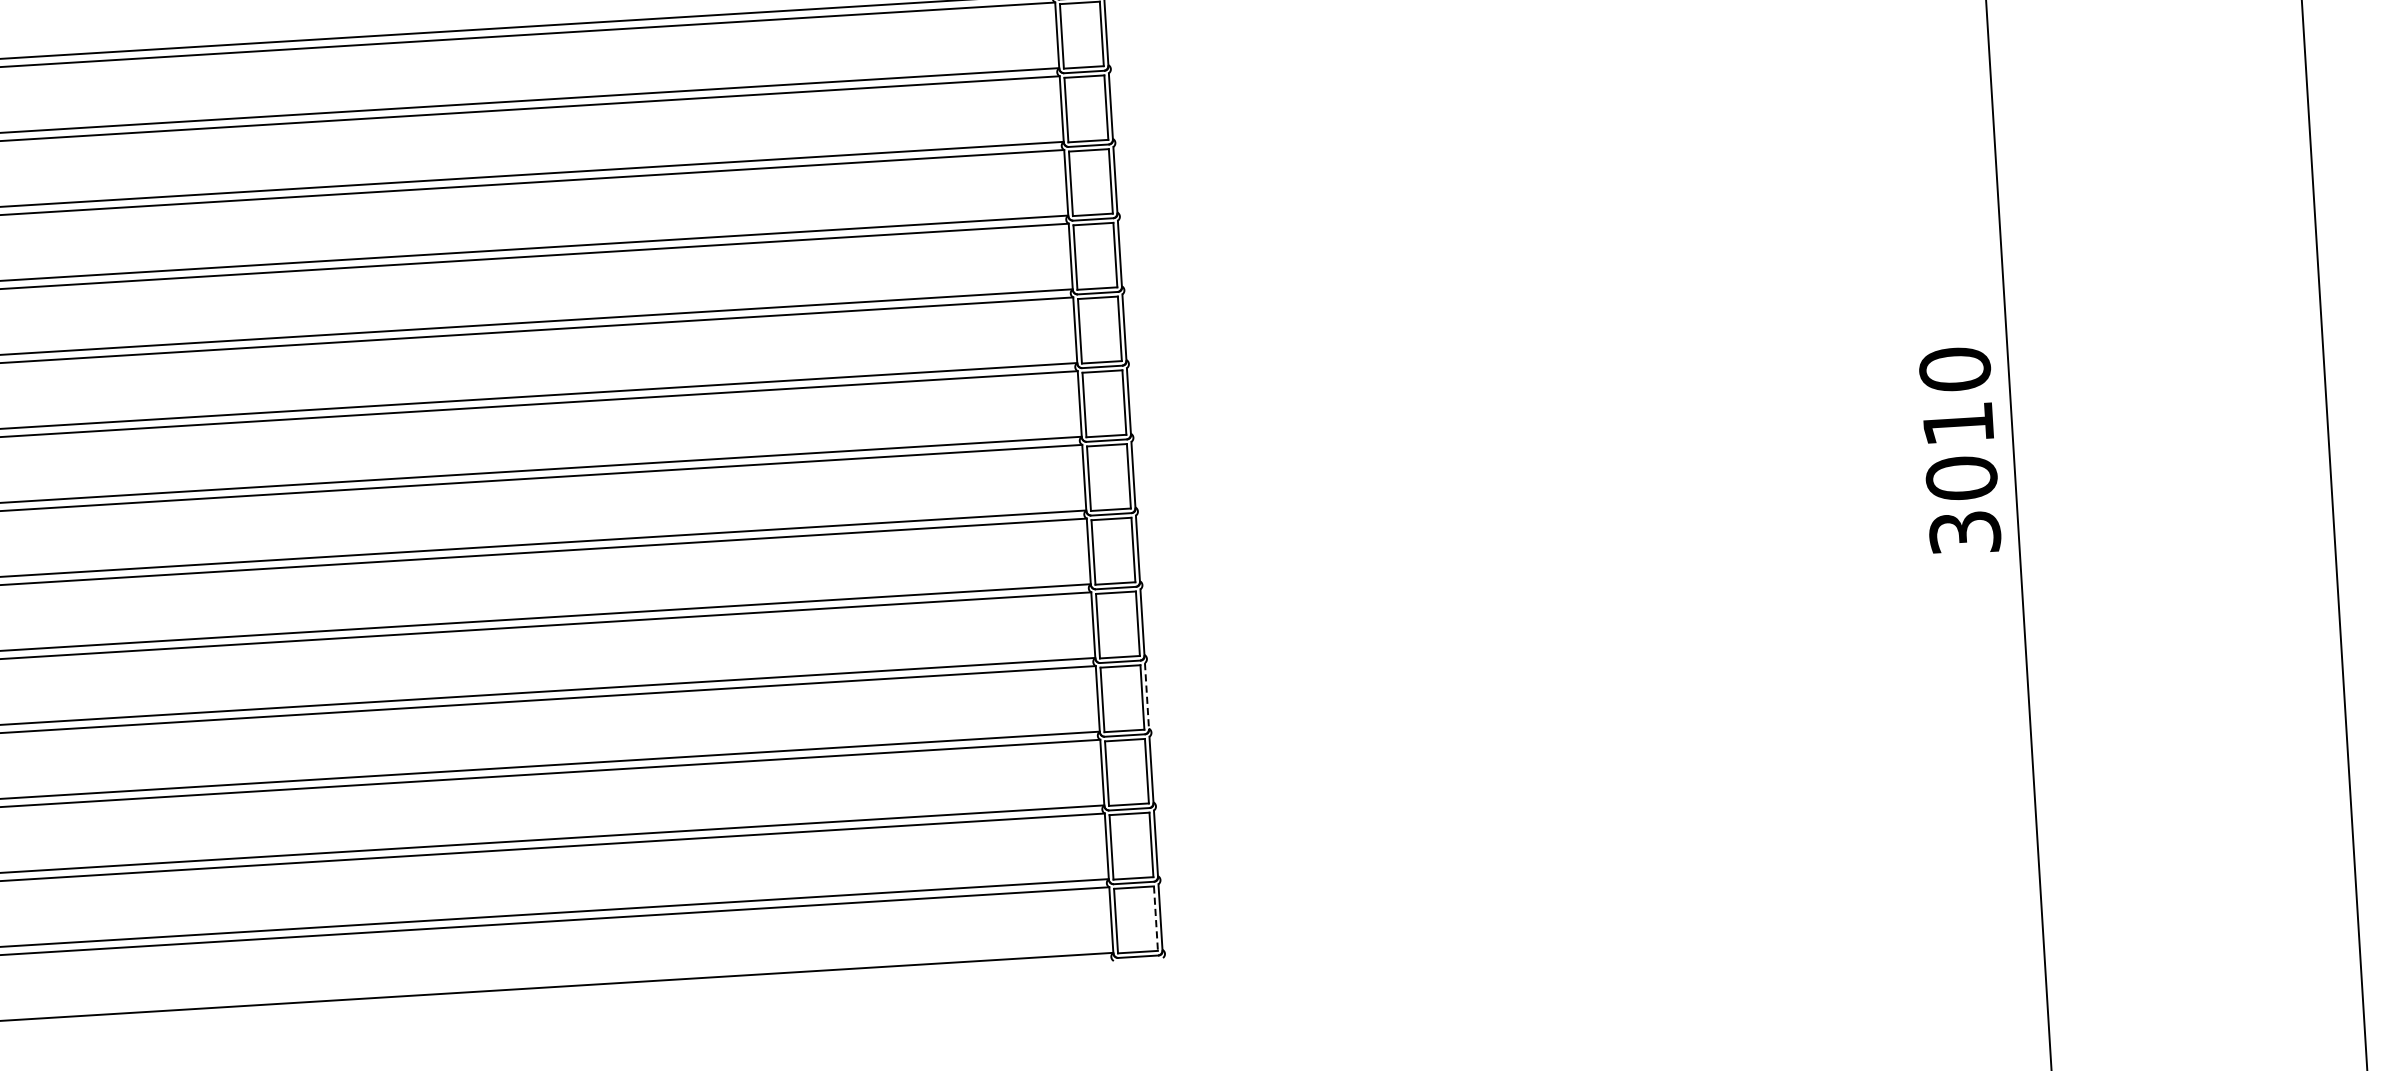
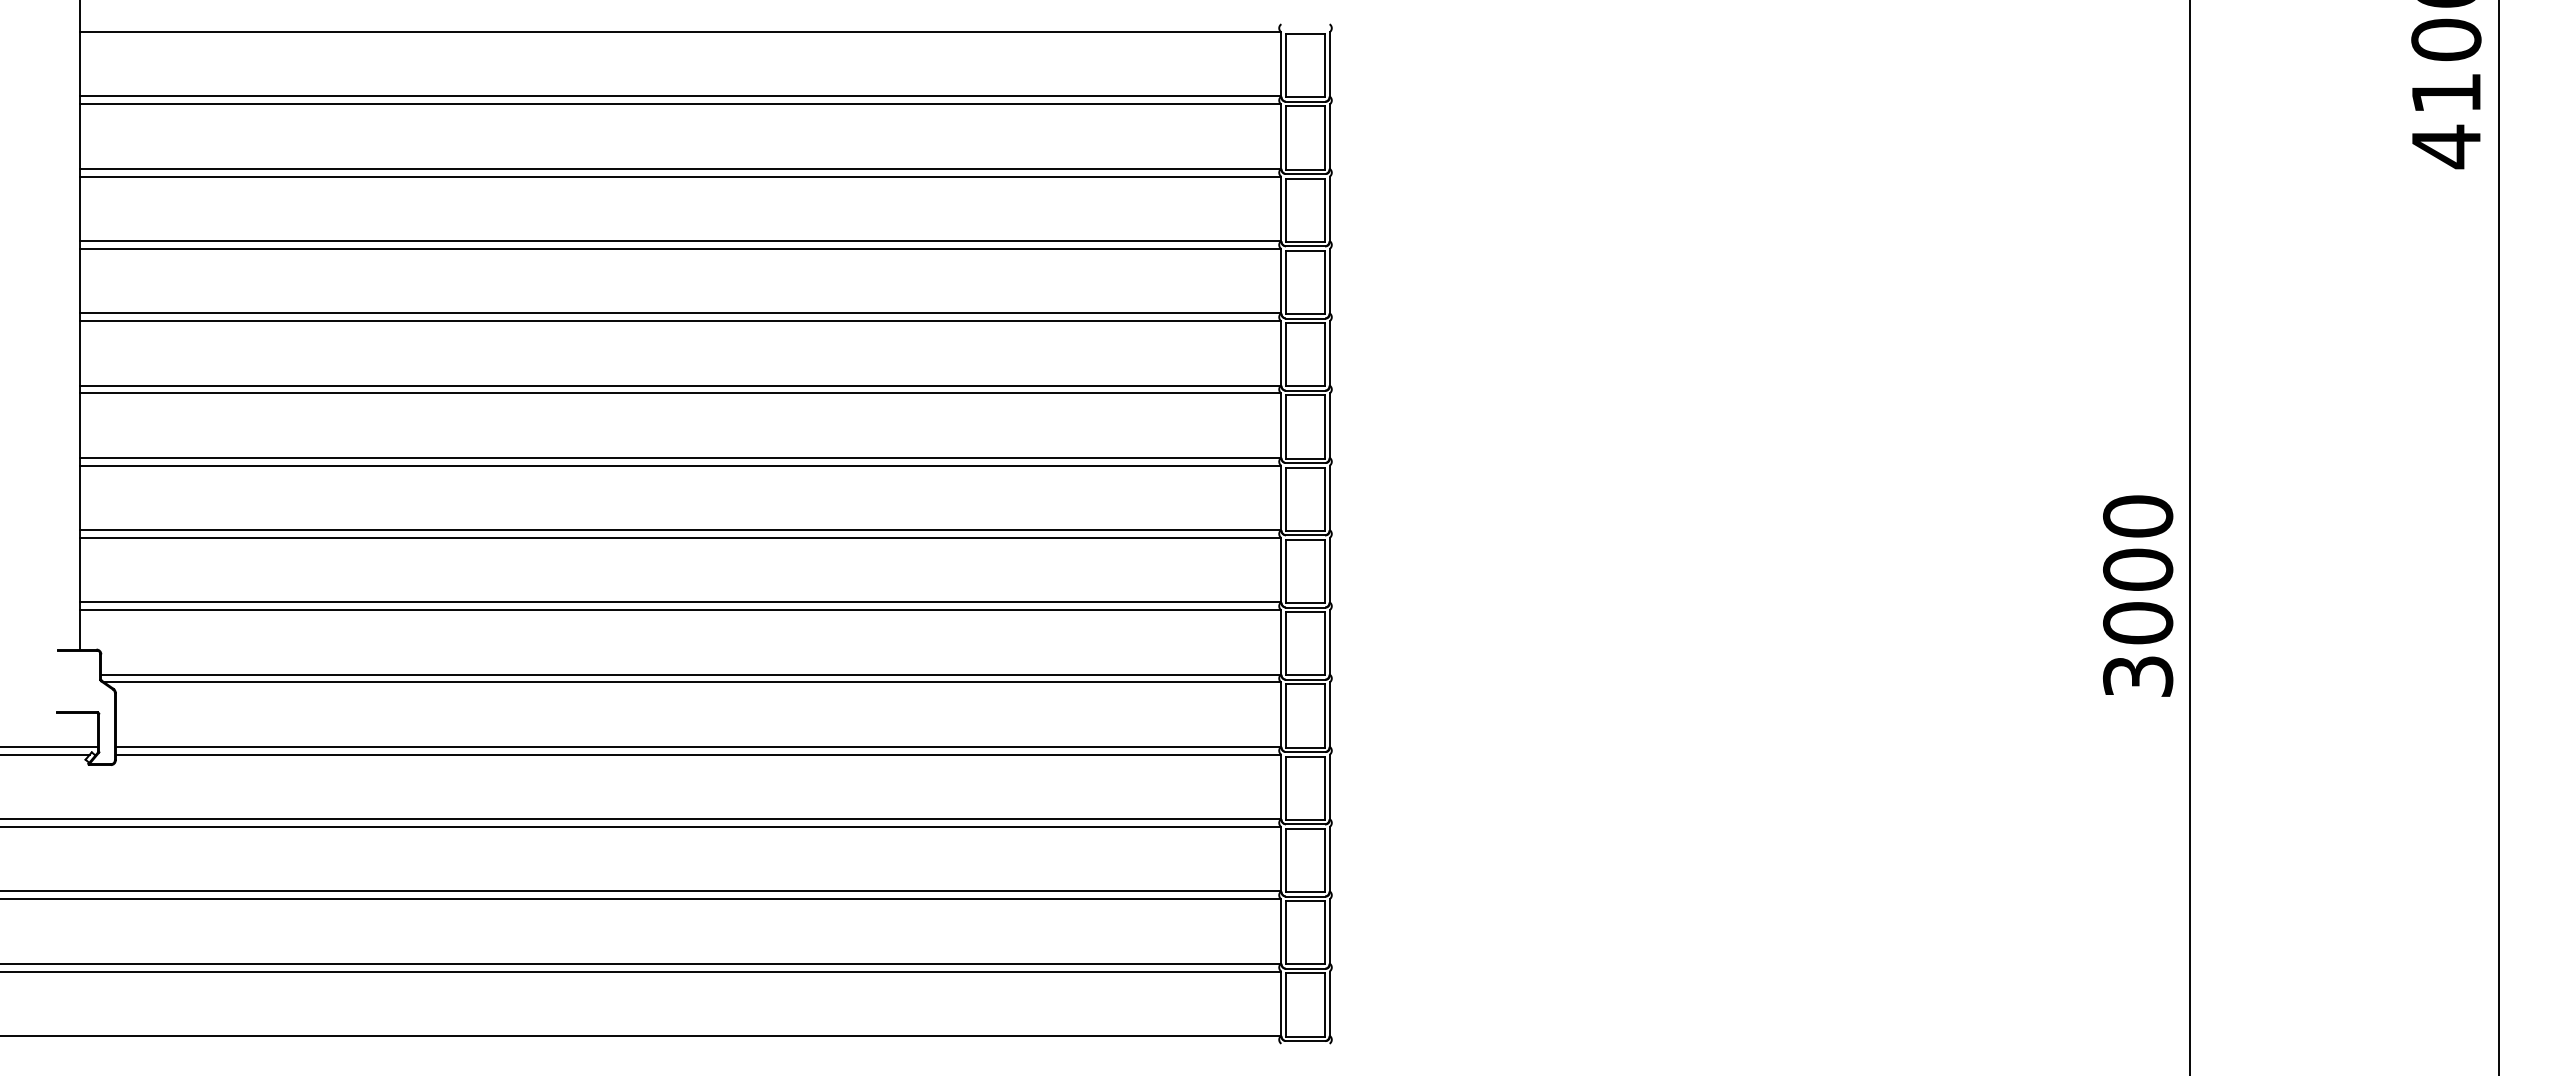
text: (1958, 423) -> (2138, 569), 3010 -> 3000
line: (1146, 696) -> (1329, 787), dashed -> solid
line: (1156, 918) -> (1325, 1004), dashed -> solid

